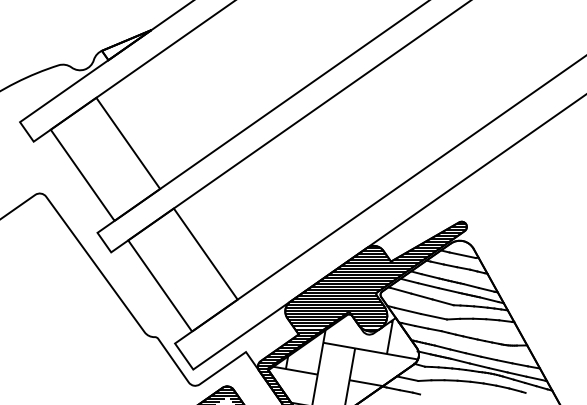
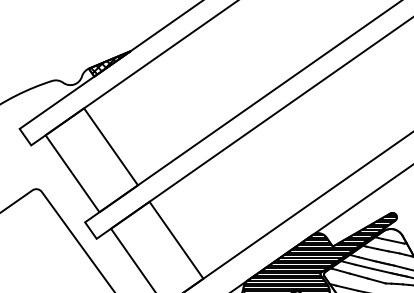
hatch: (126, 43) -> (109, 62), added

